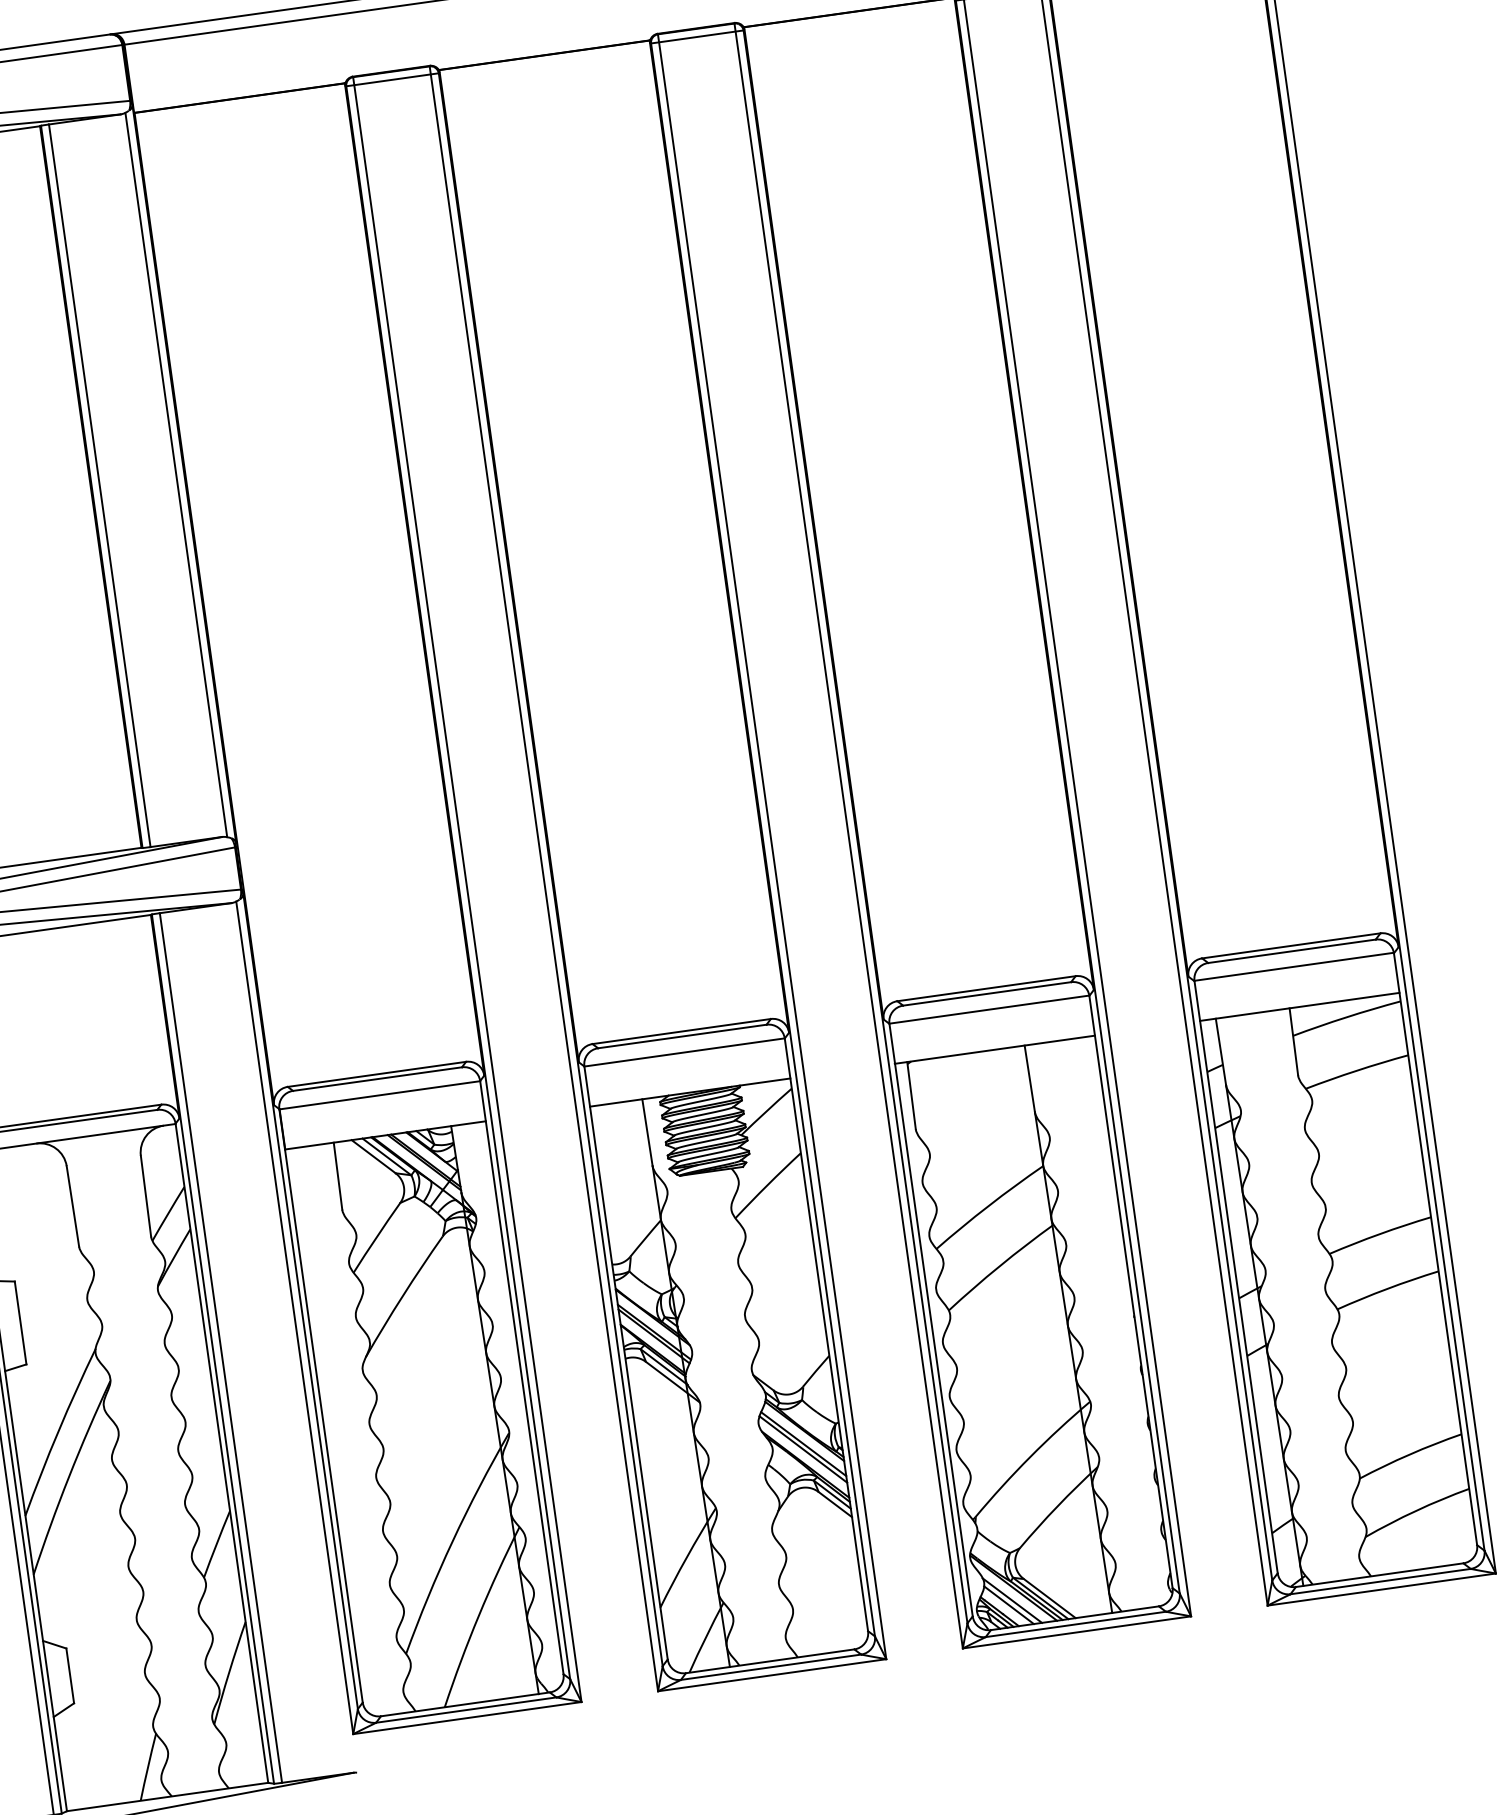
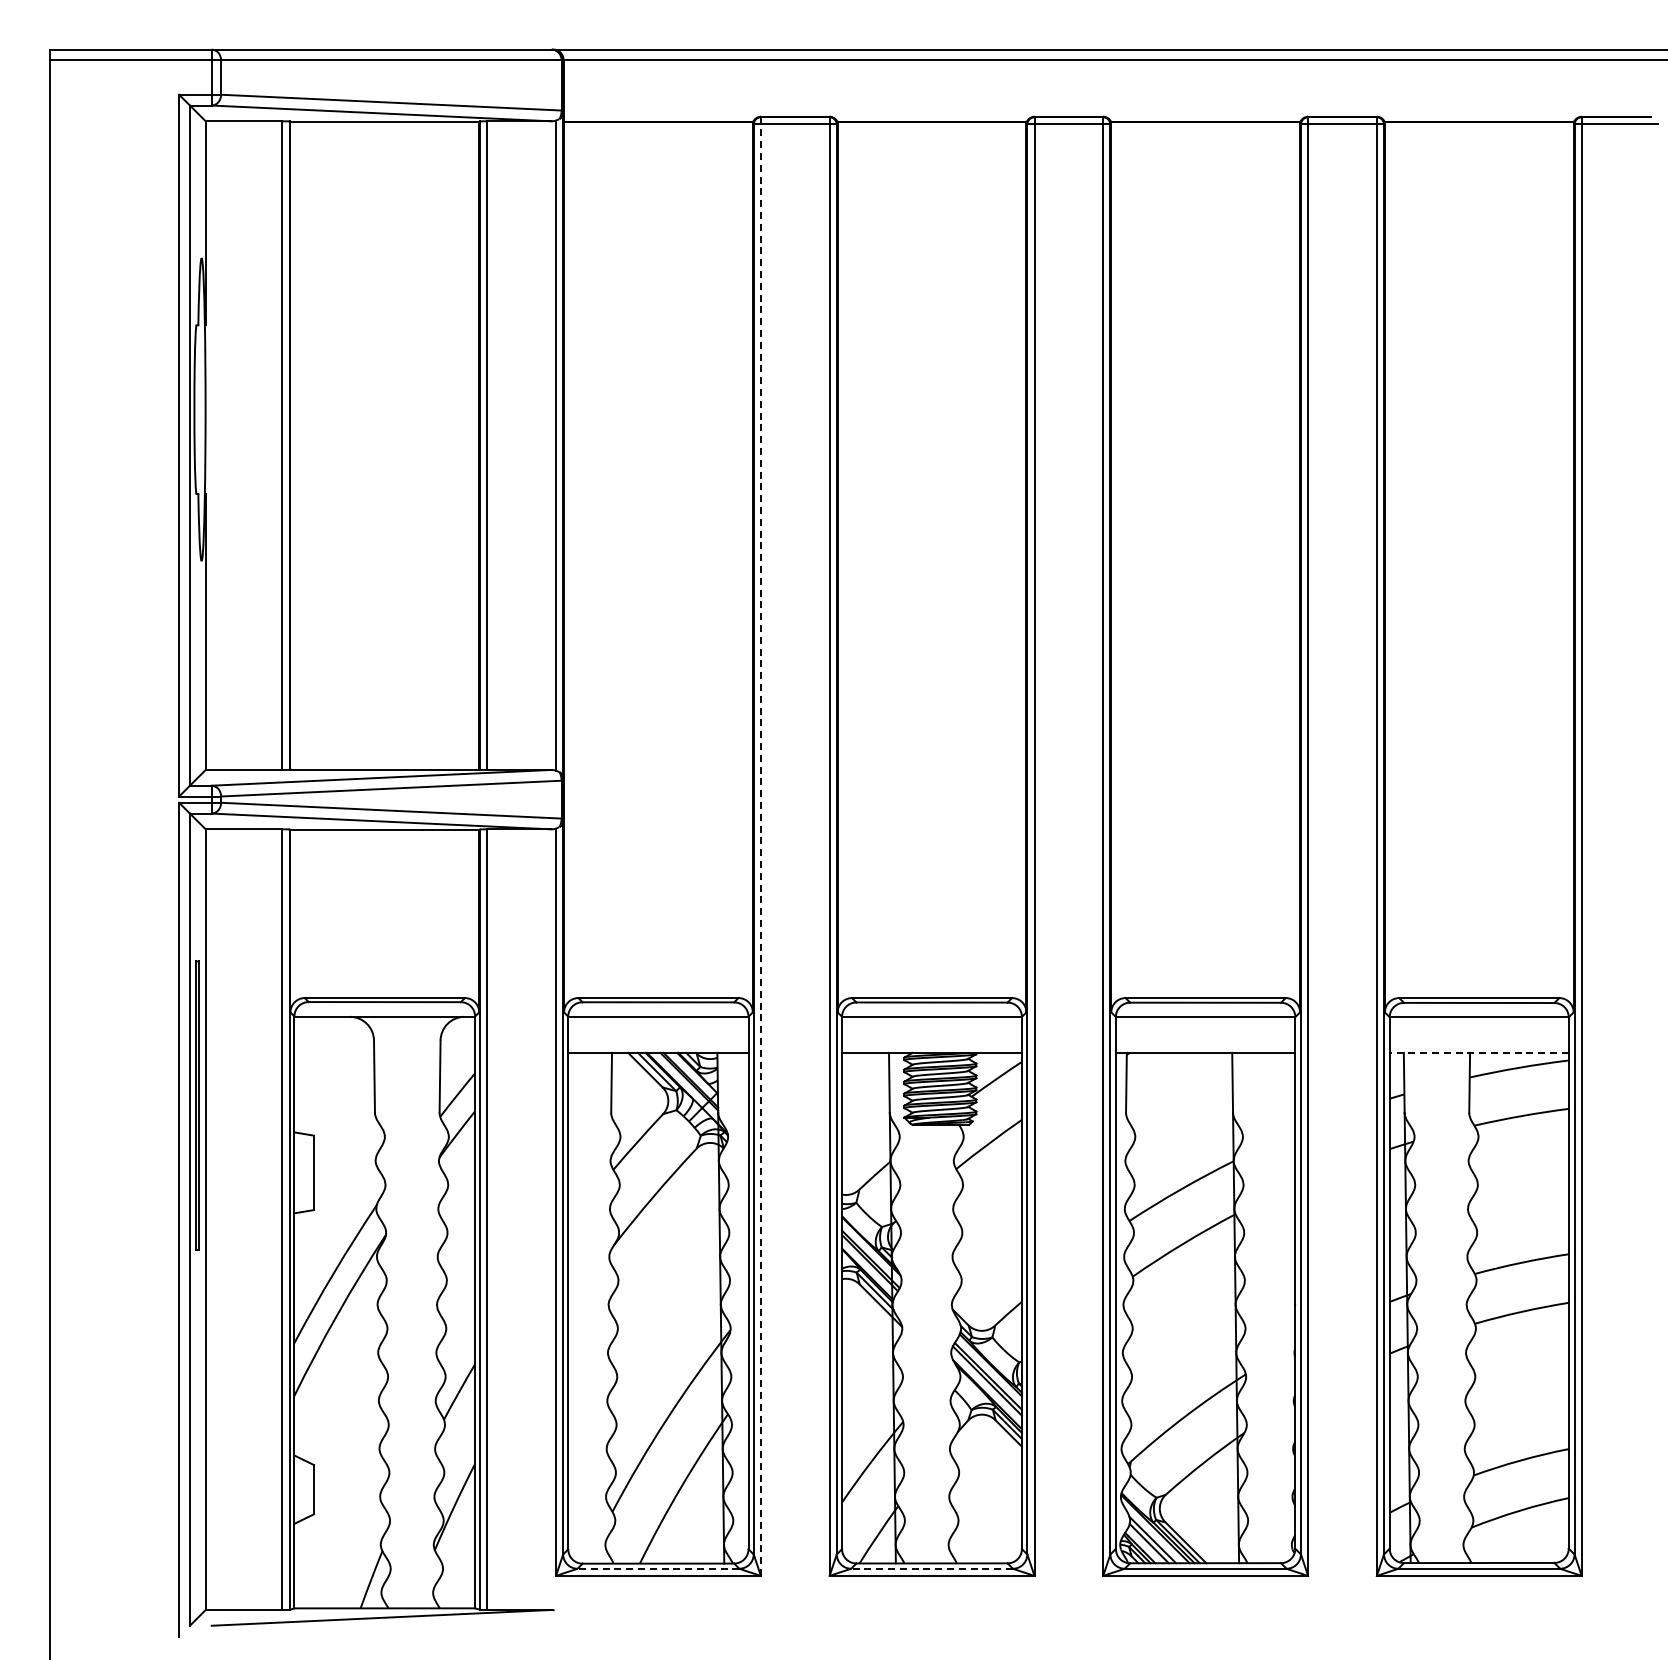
line: (466, 889) -> (760, 846), solid -> dashed
line: (1300, 1006) -> (1479, 1052), solid -> dashed
line: (771, 1666) -> (932, 1568), solid -> dashed
line: (466, 1709) -> (658, 1568), solid -> dashed

